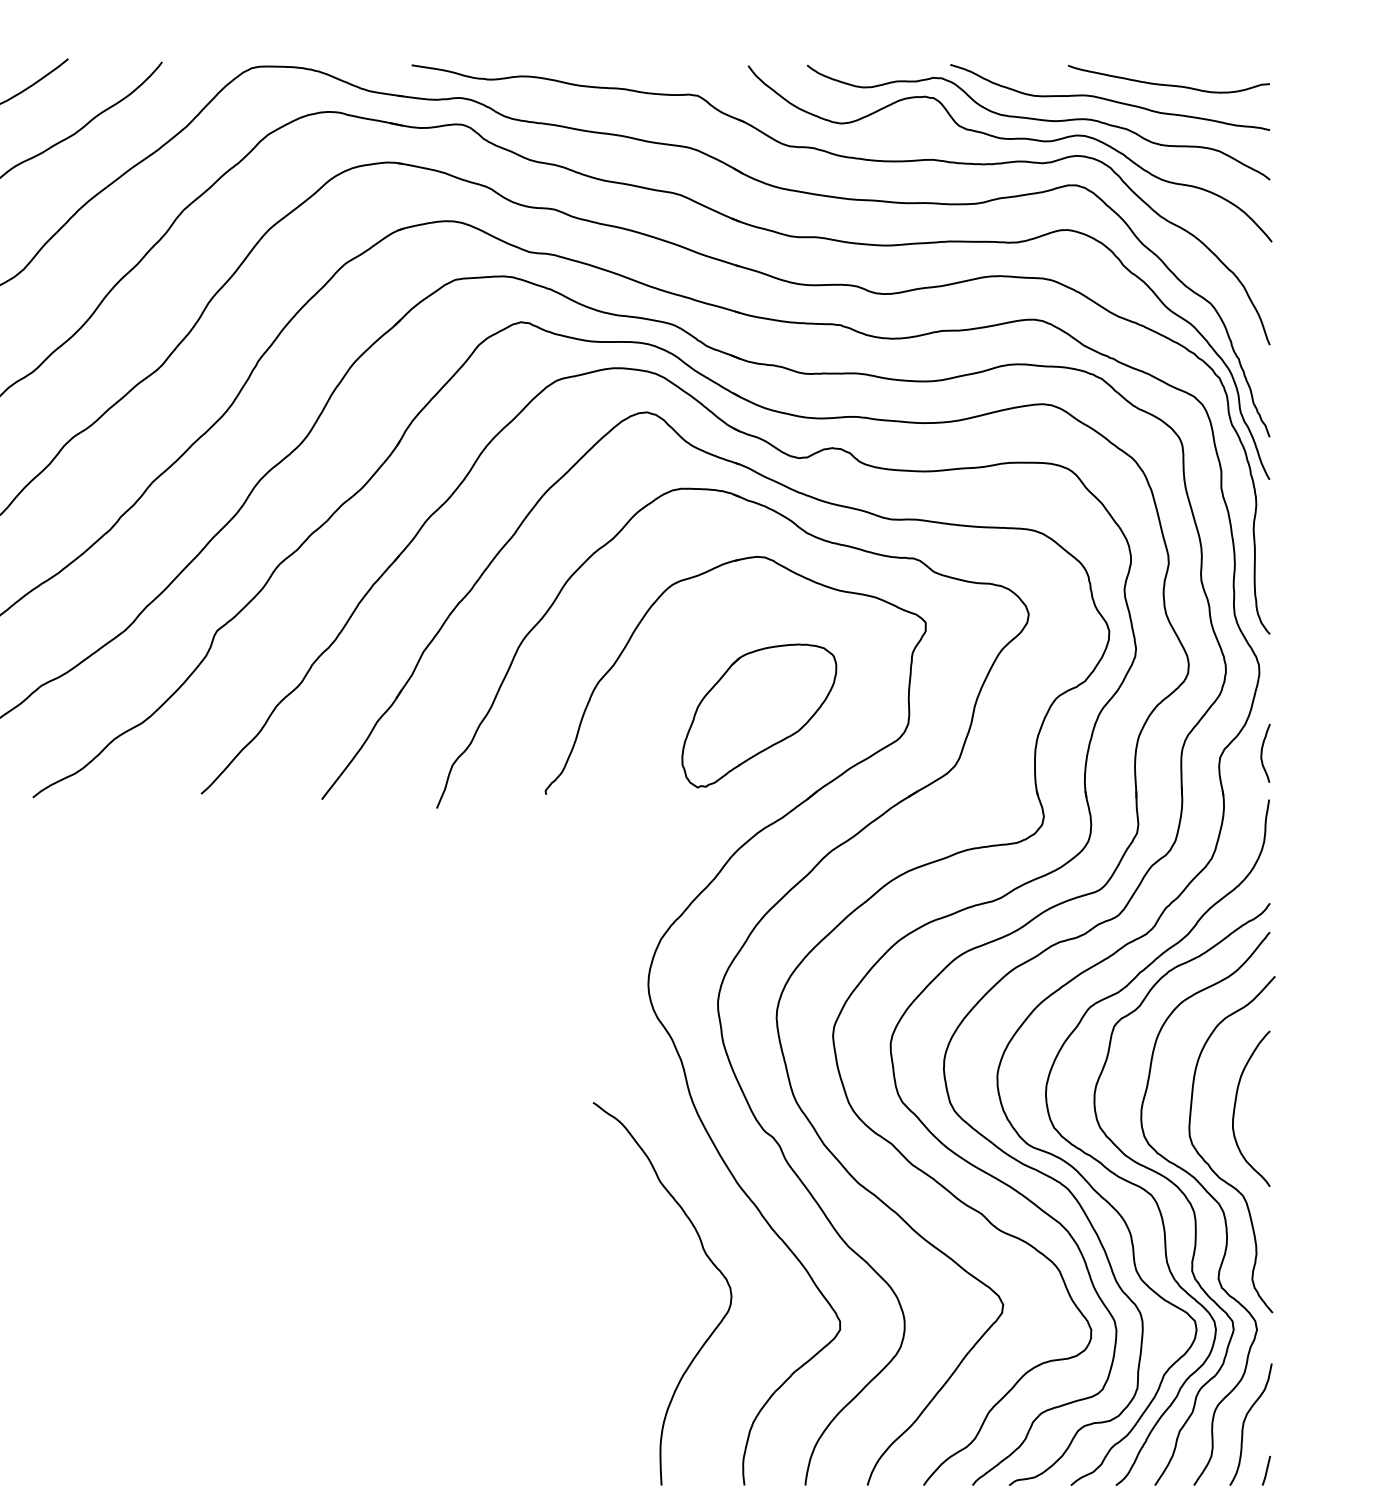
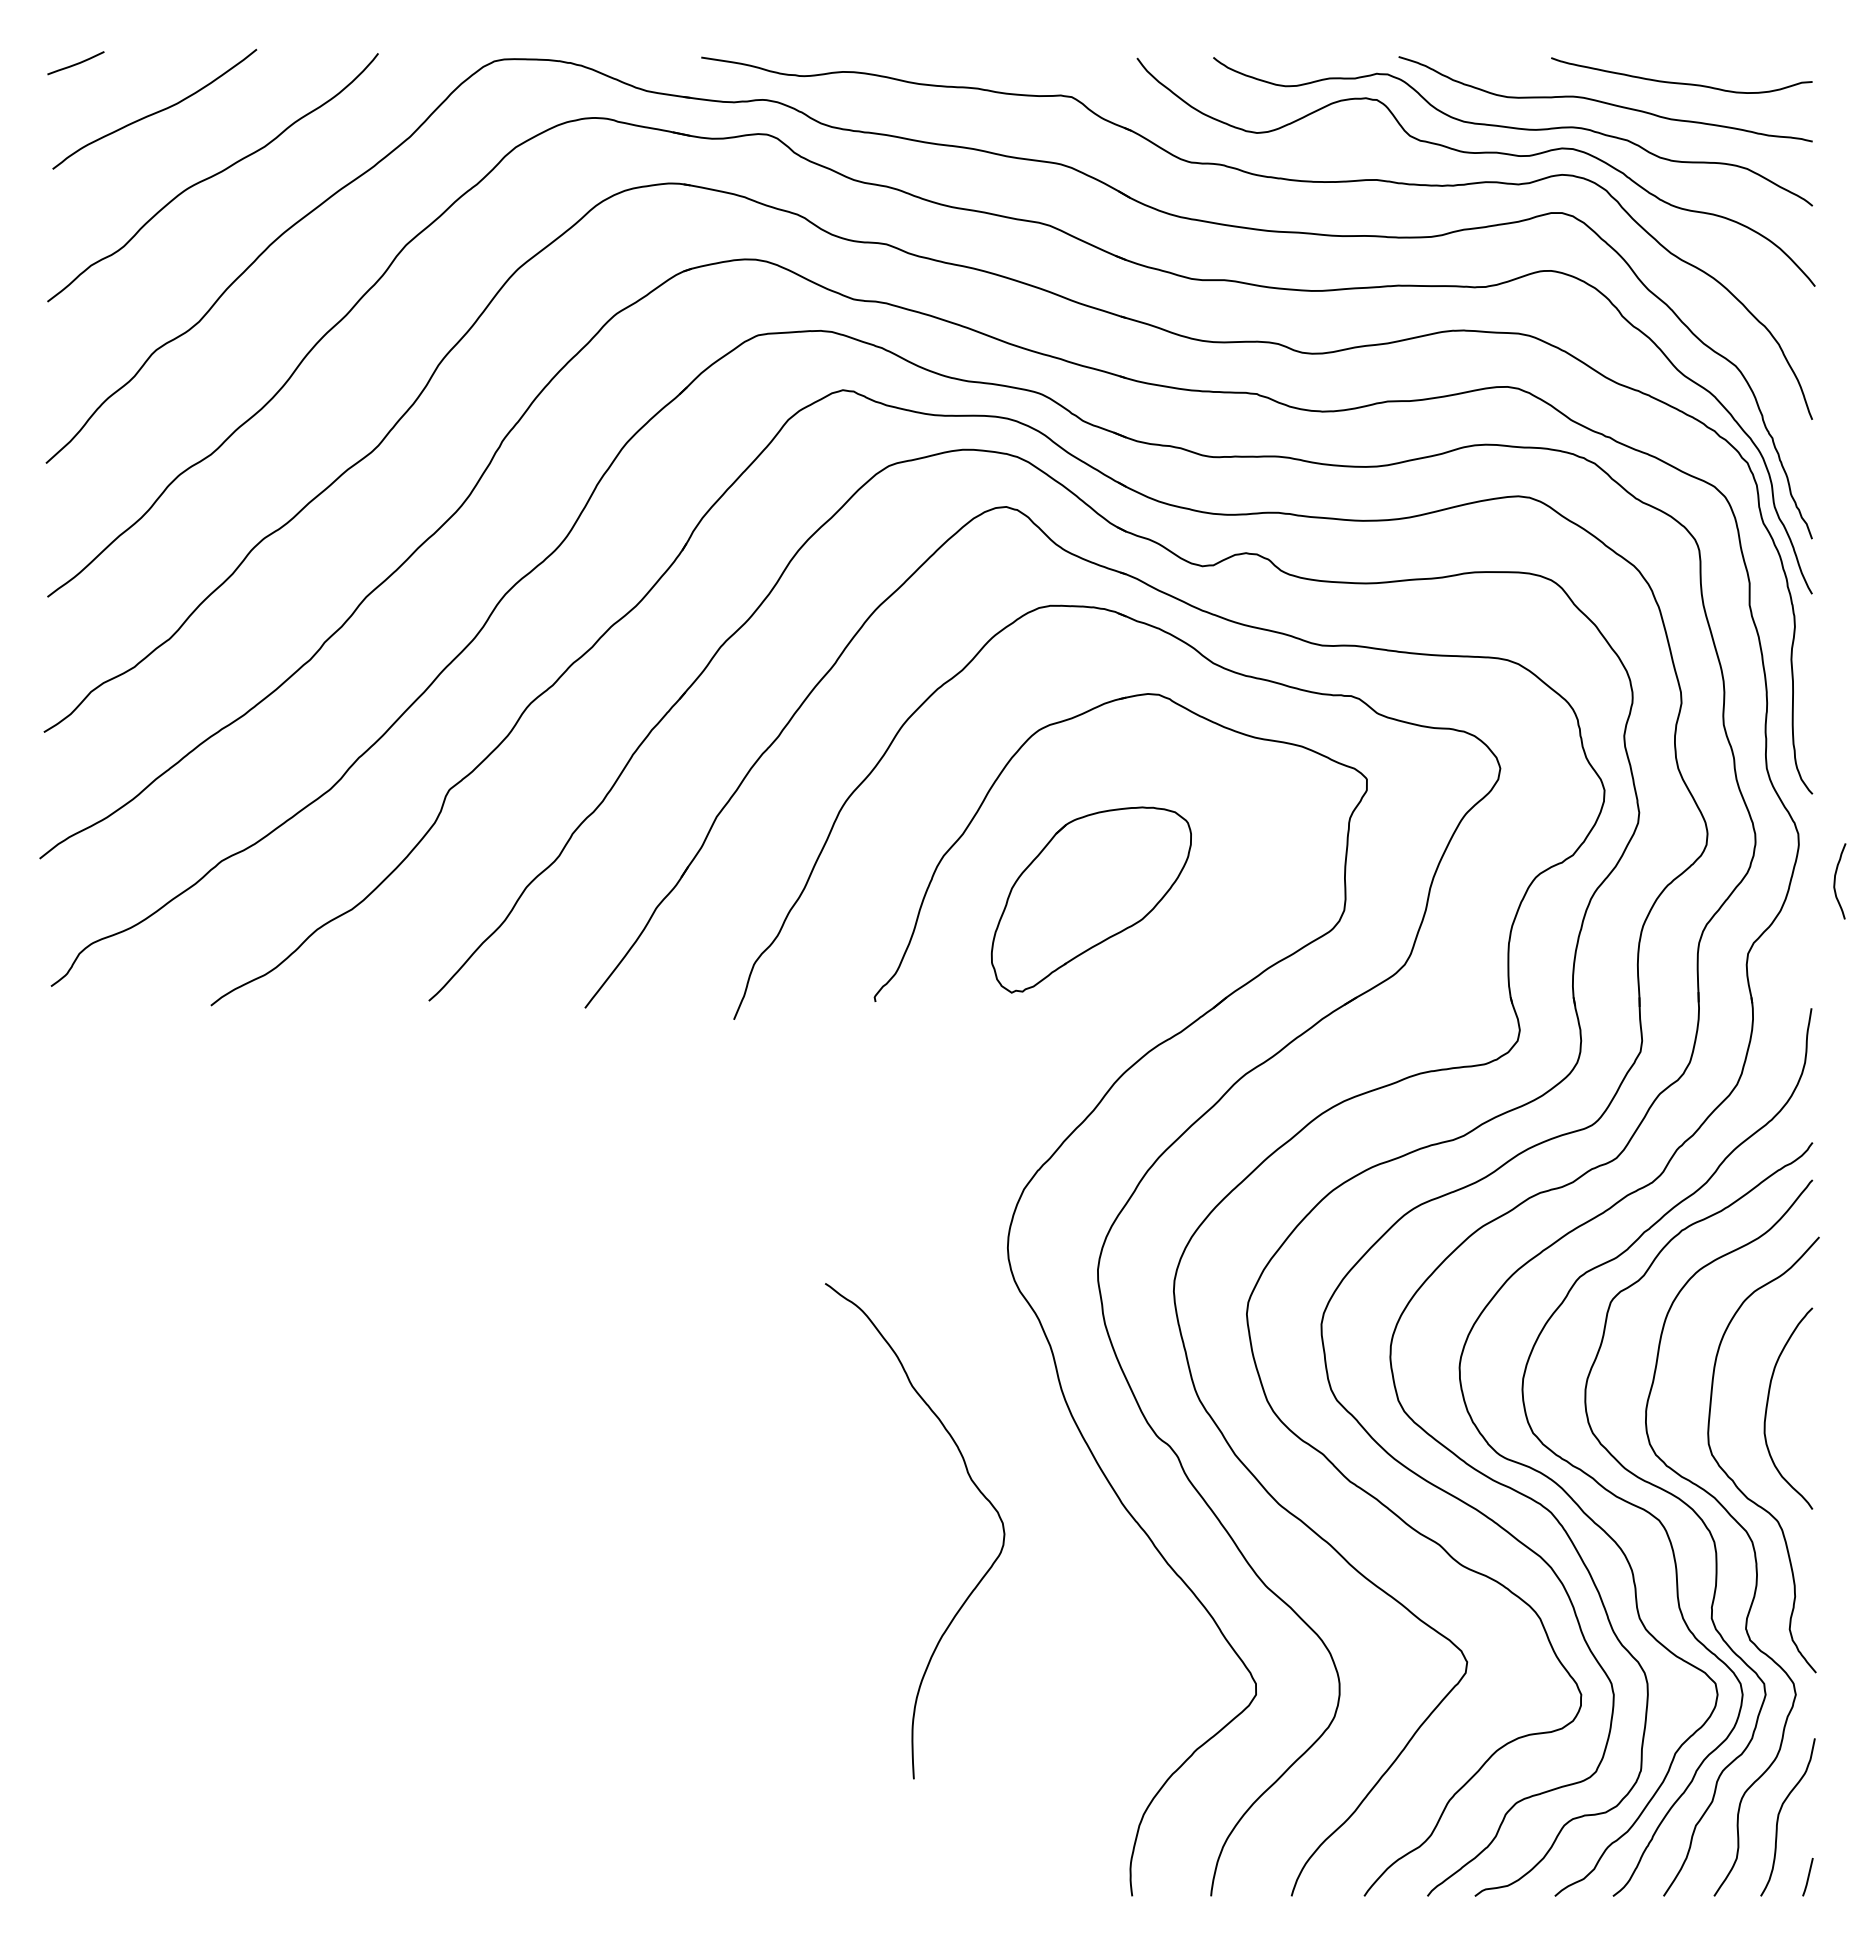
part: (758, 715) -> (1090, 899), moved
curve: (1262, 753) -> (1835, 881), moved
curve: (709, 1260) -> (976, 1488), moved

